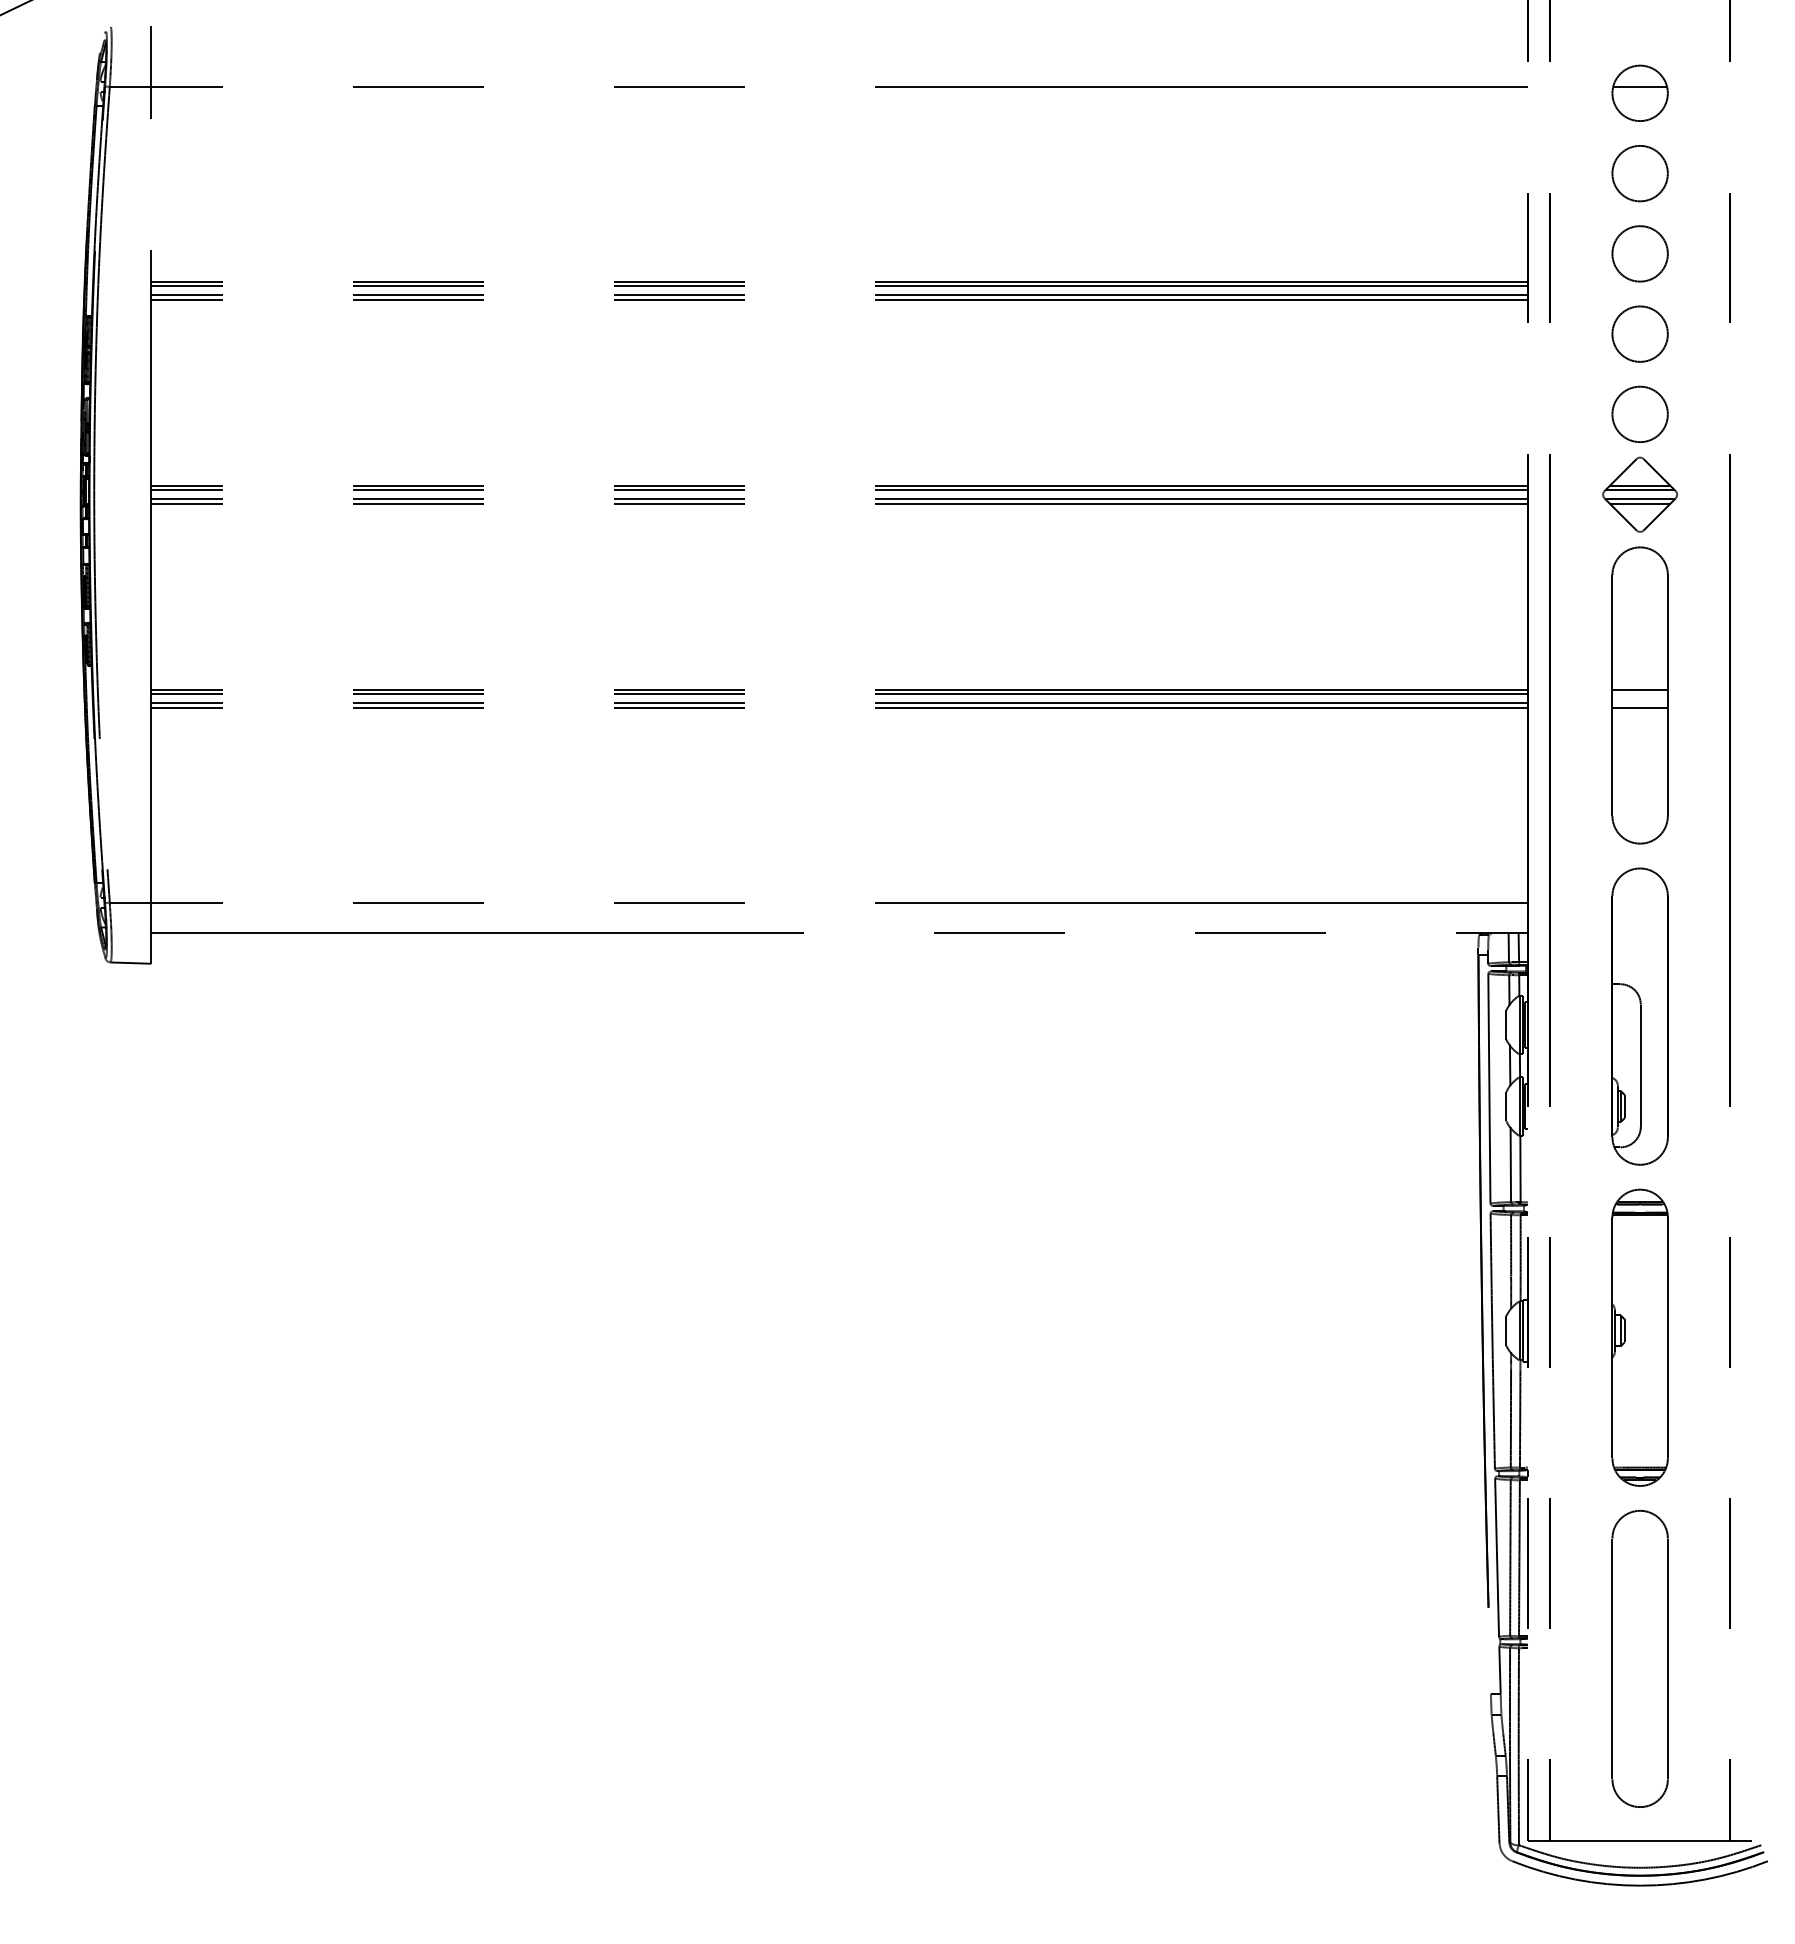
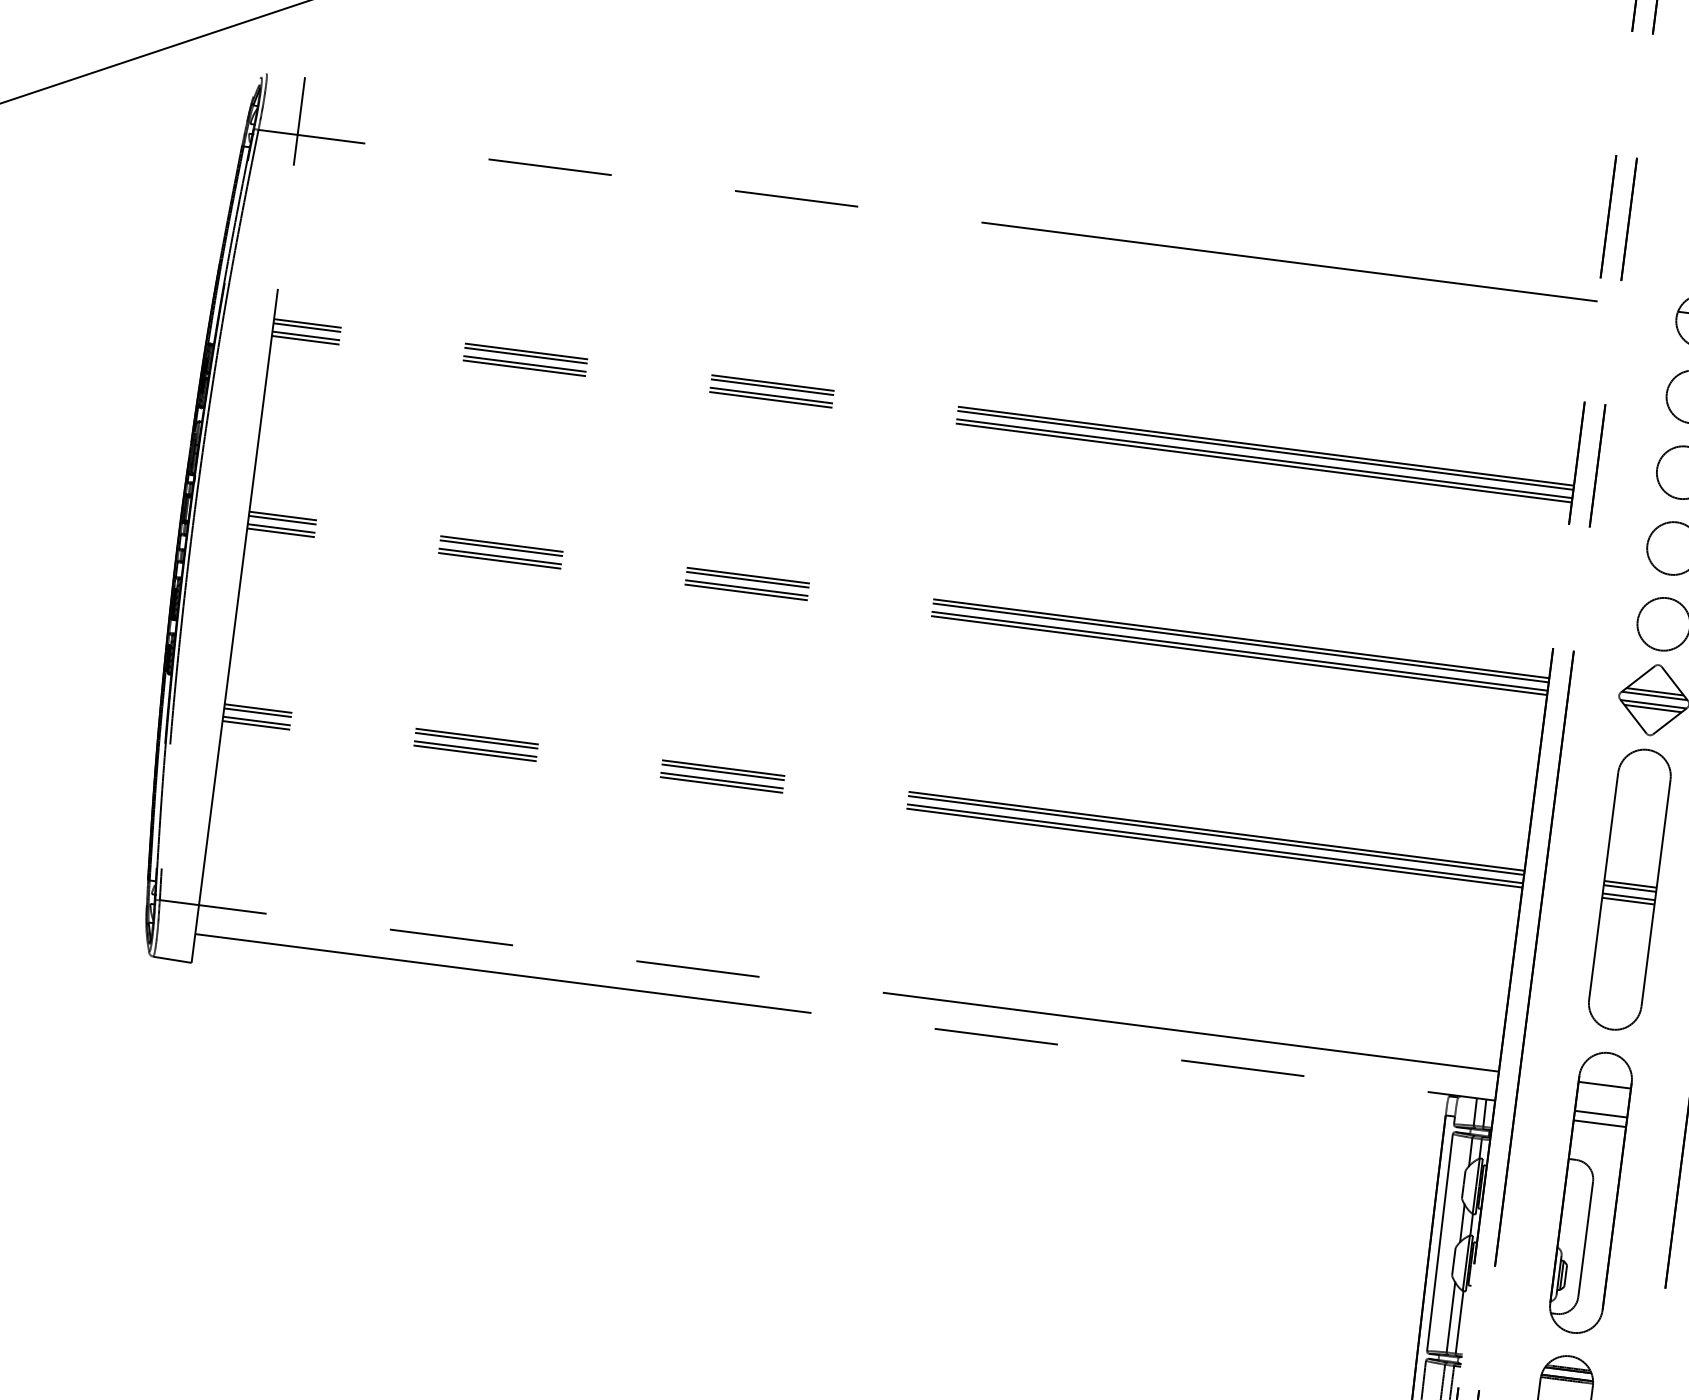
line: (1639, 694) -> (1629, 888), added
line: (1639, 703) -> (1628, 897), added
line: (1639, 902) -> (1604, 1085), added
line: (1639, 933) -> (1600, 1114), added
line: (1639, 943) -> (1599, 1123), added

